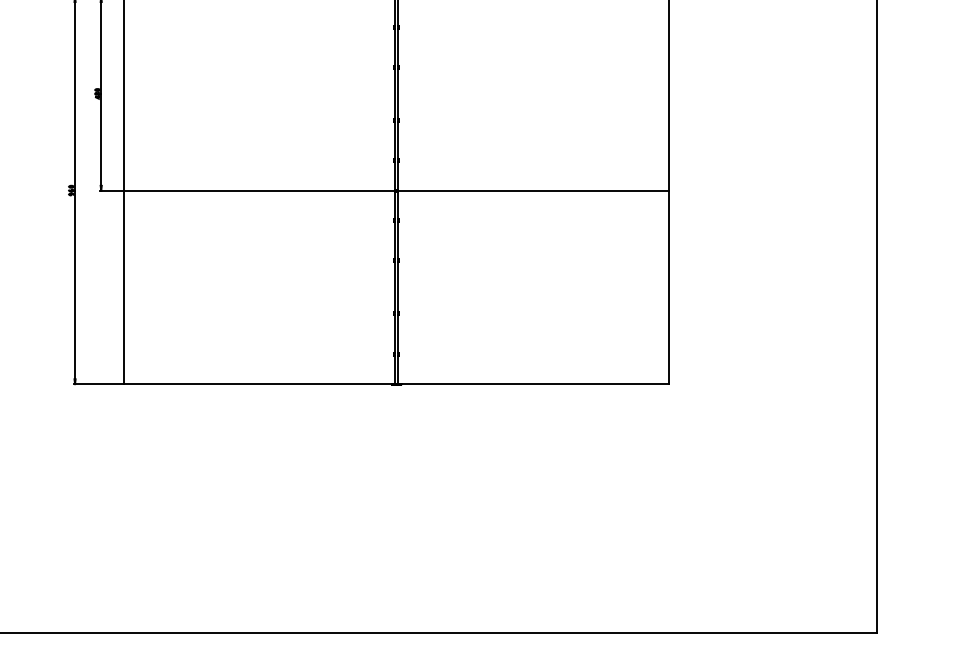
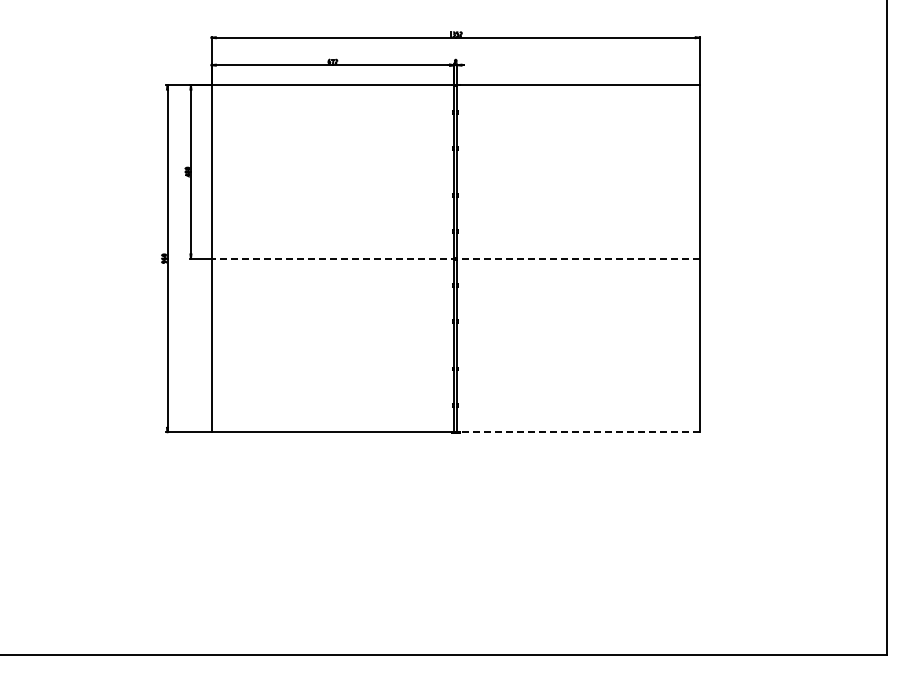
line: (396, 190) -> (455, 258), solid -> dashed
line: (533, 384) -> (578, 432), solid -> dashed

